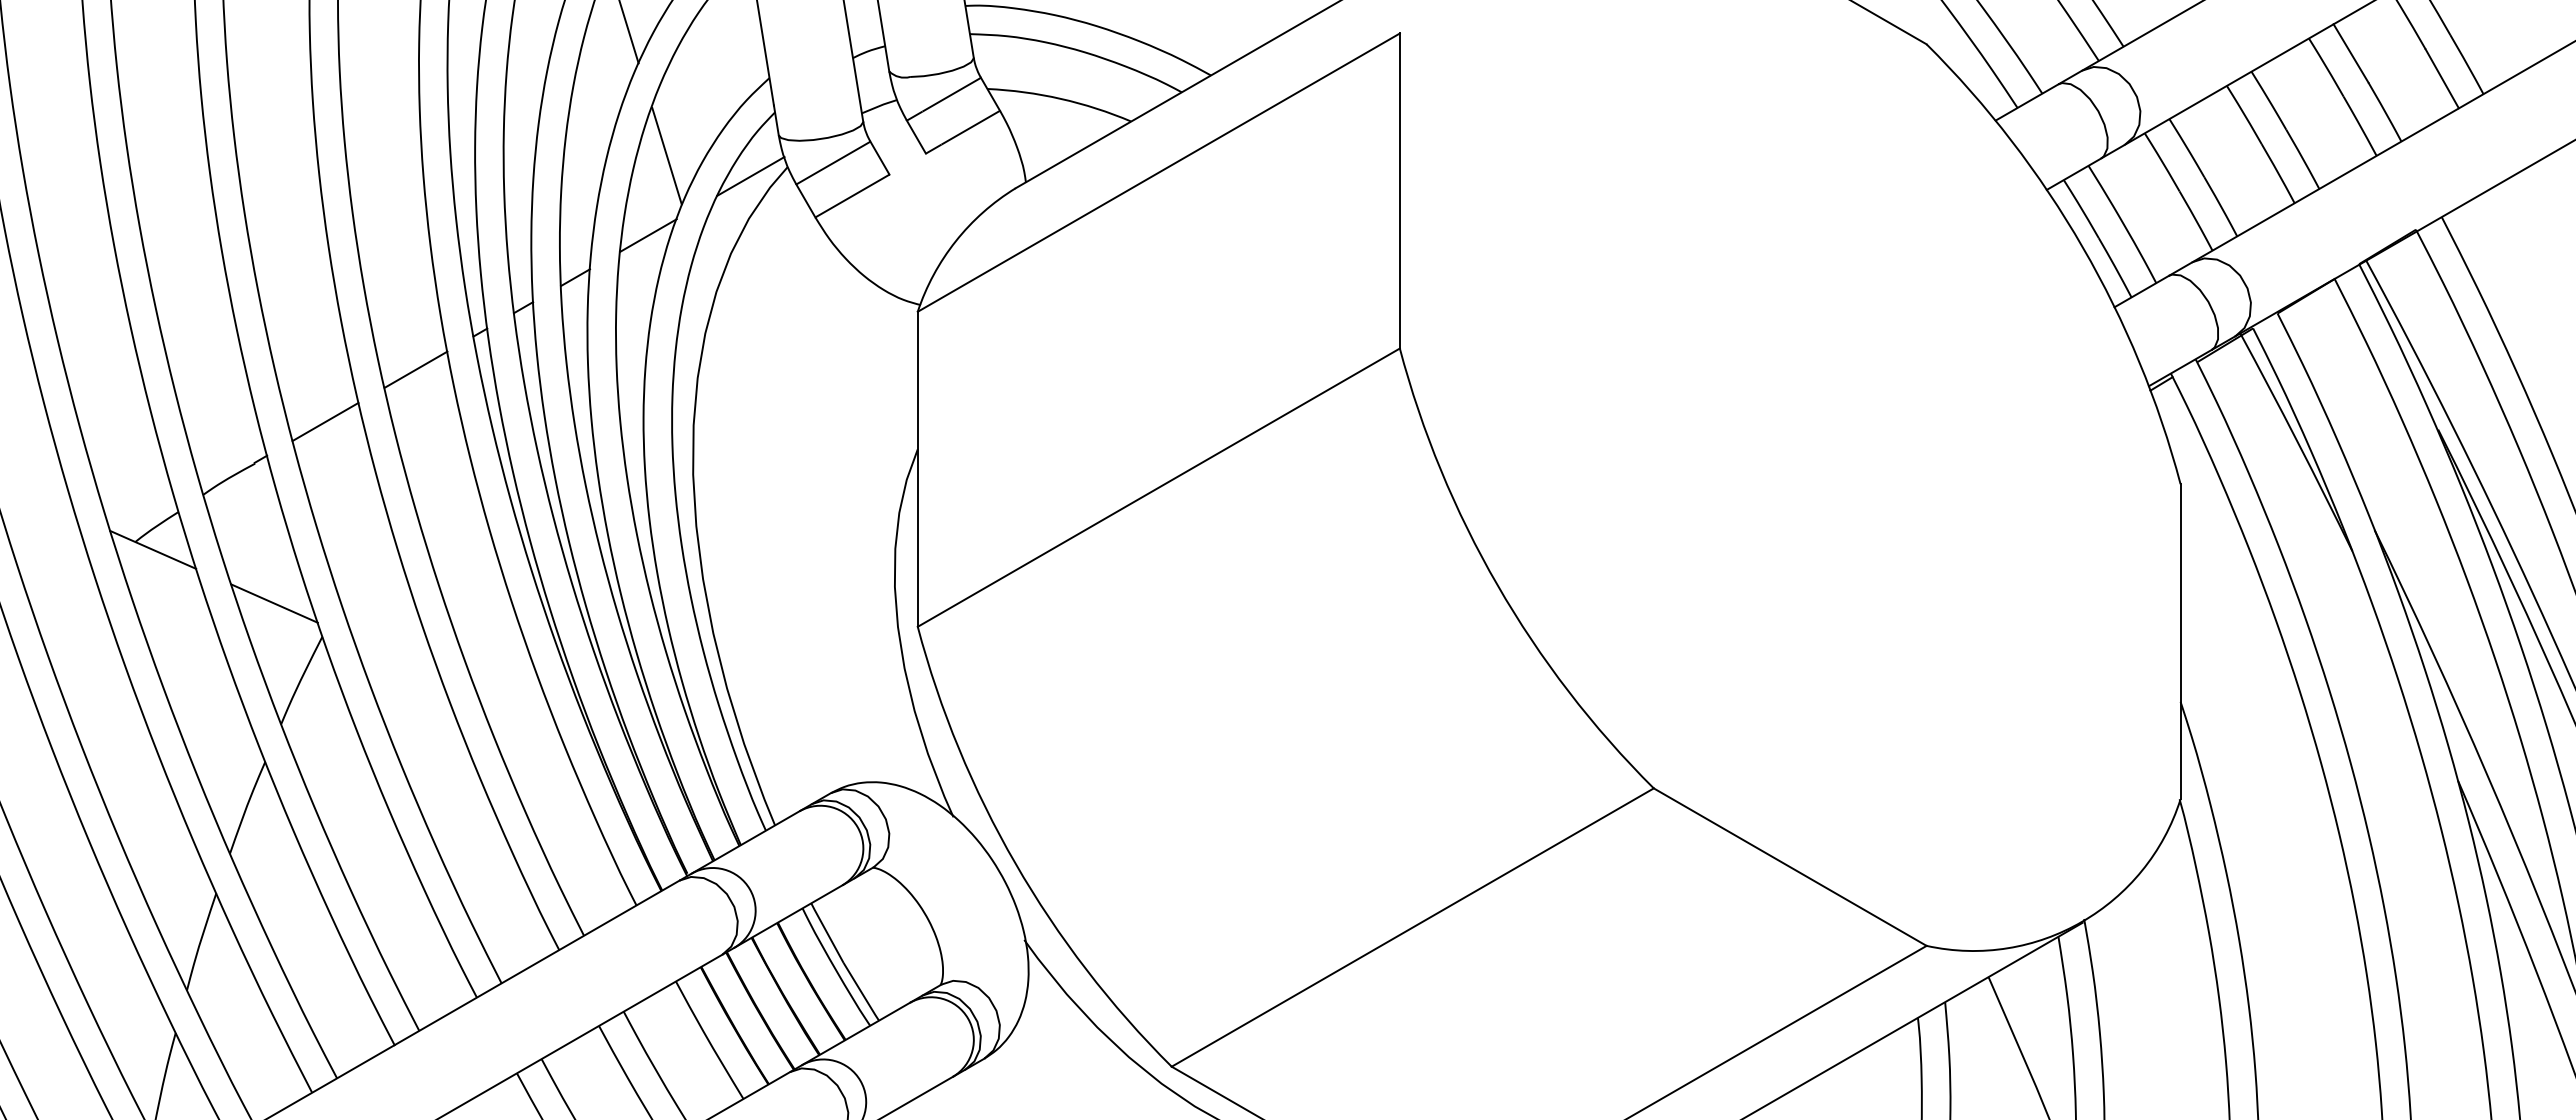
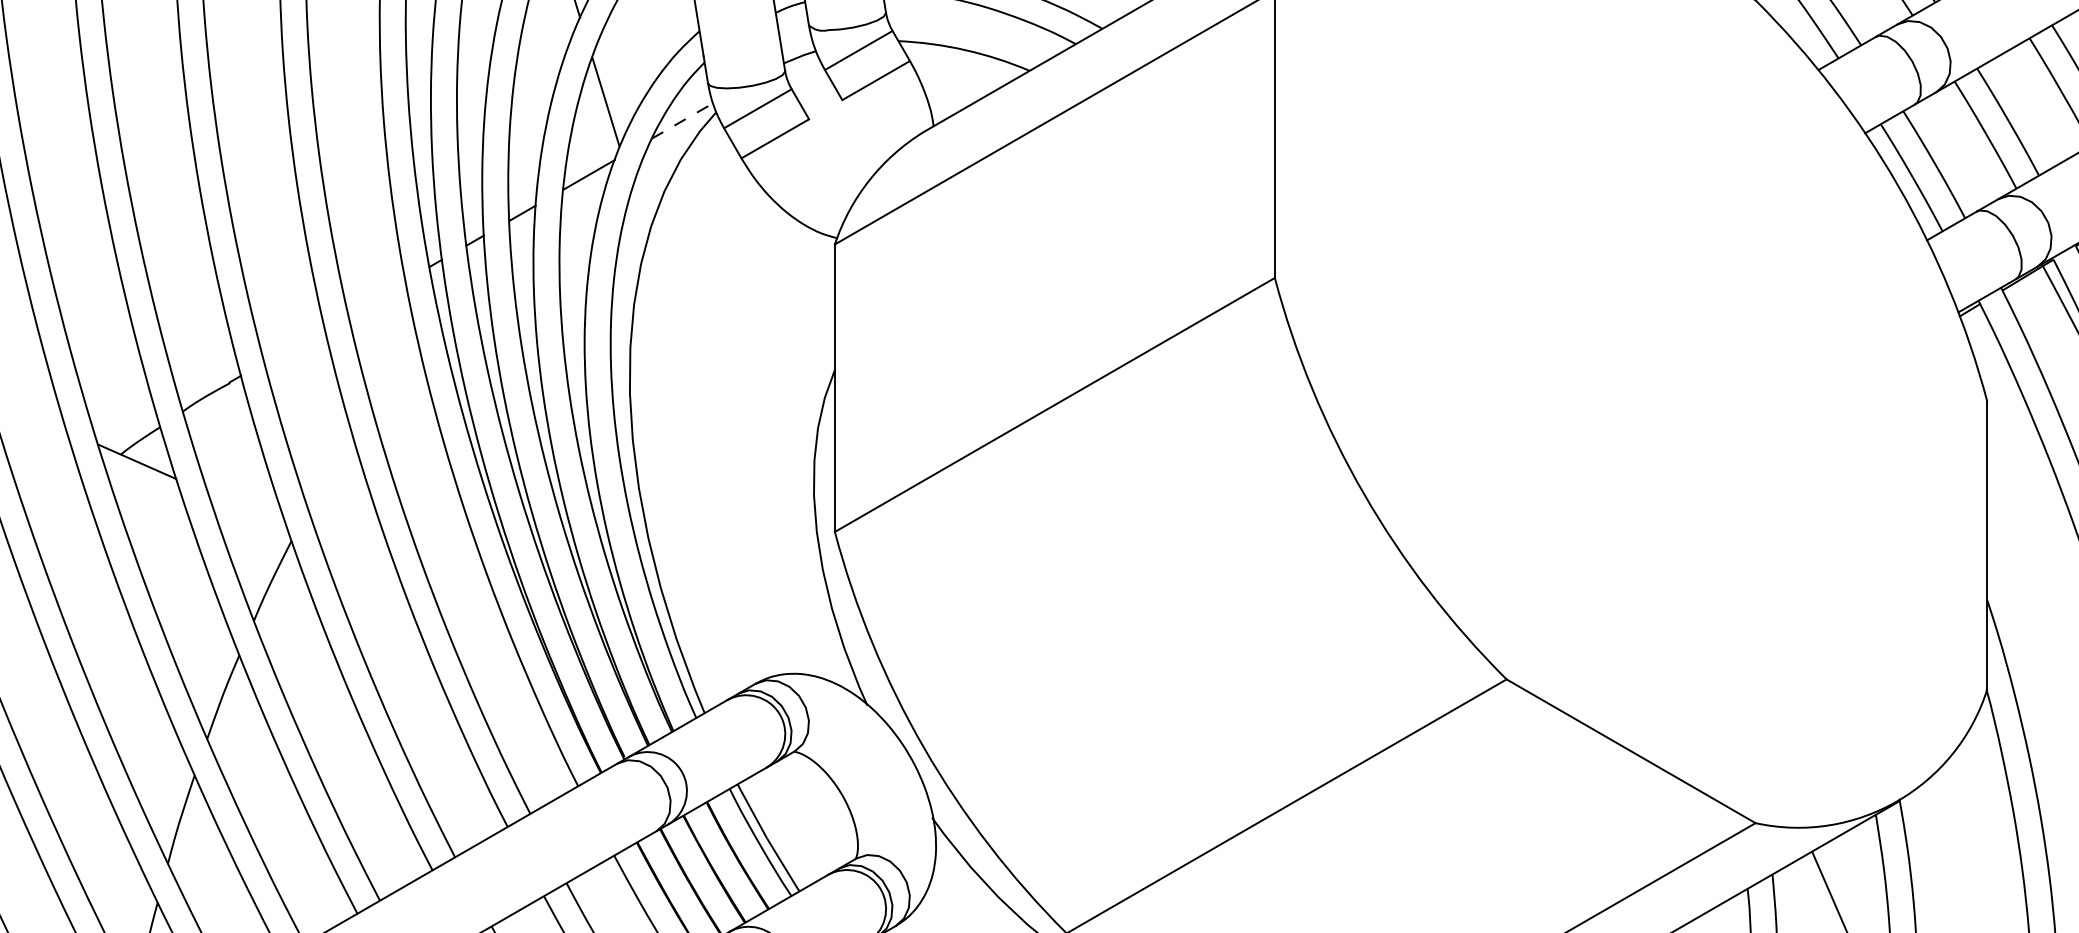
line: (750, 176) -> (682, 120), solid -> dashed
line: (415, 369) -> (376, 297), removed
line: (325, 421) -> (294, 344), removed
line: (274, 603) -> (247, 510), removed

